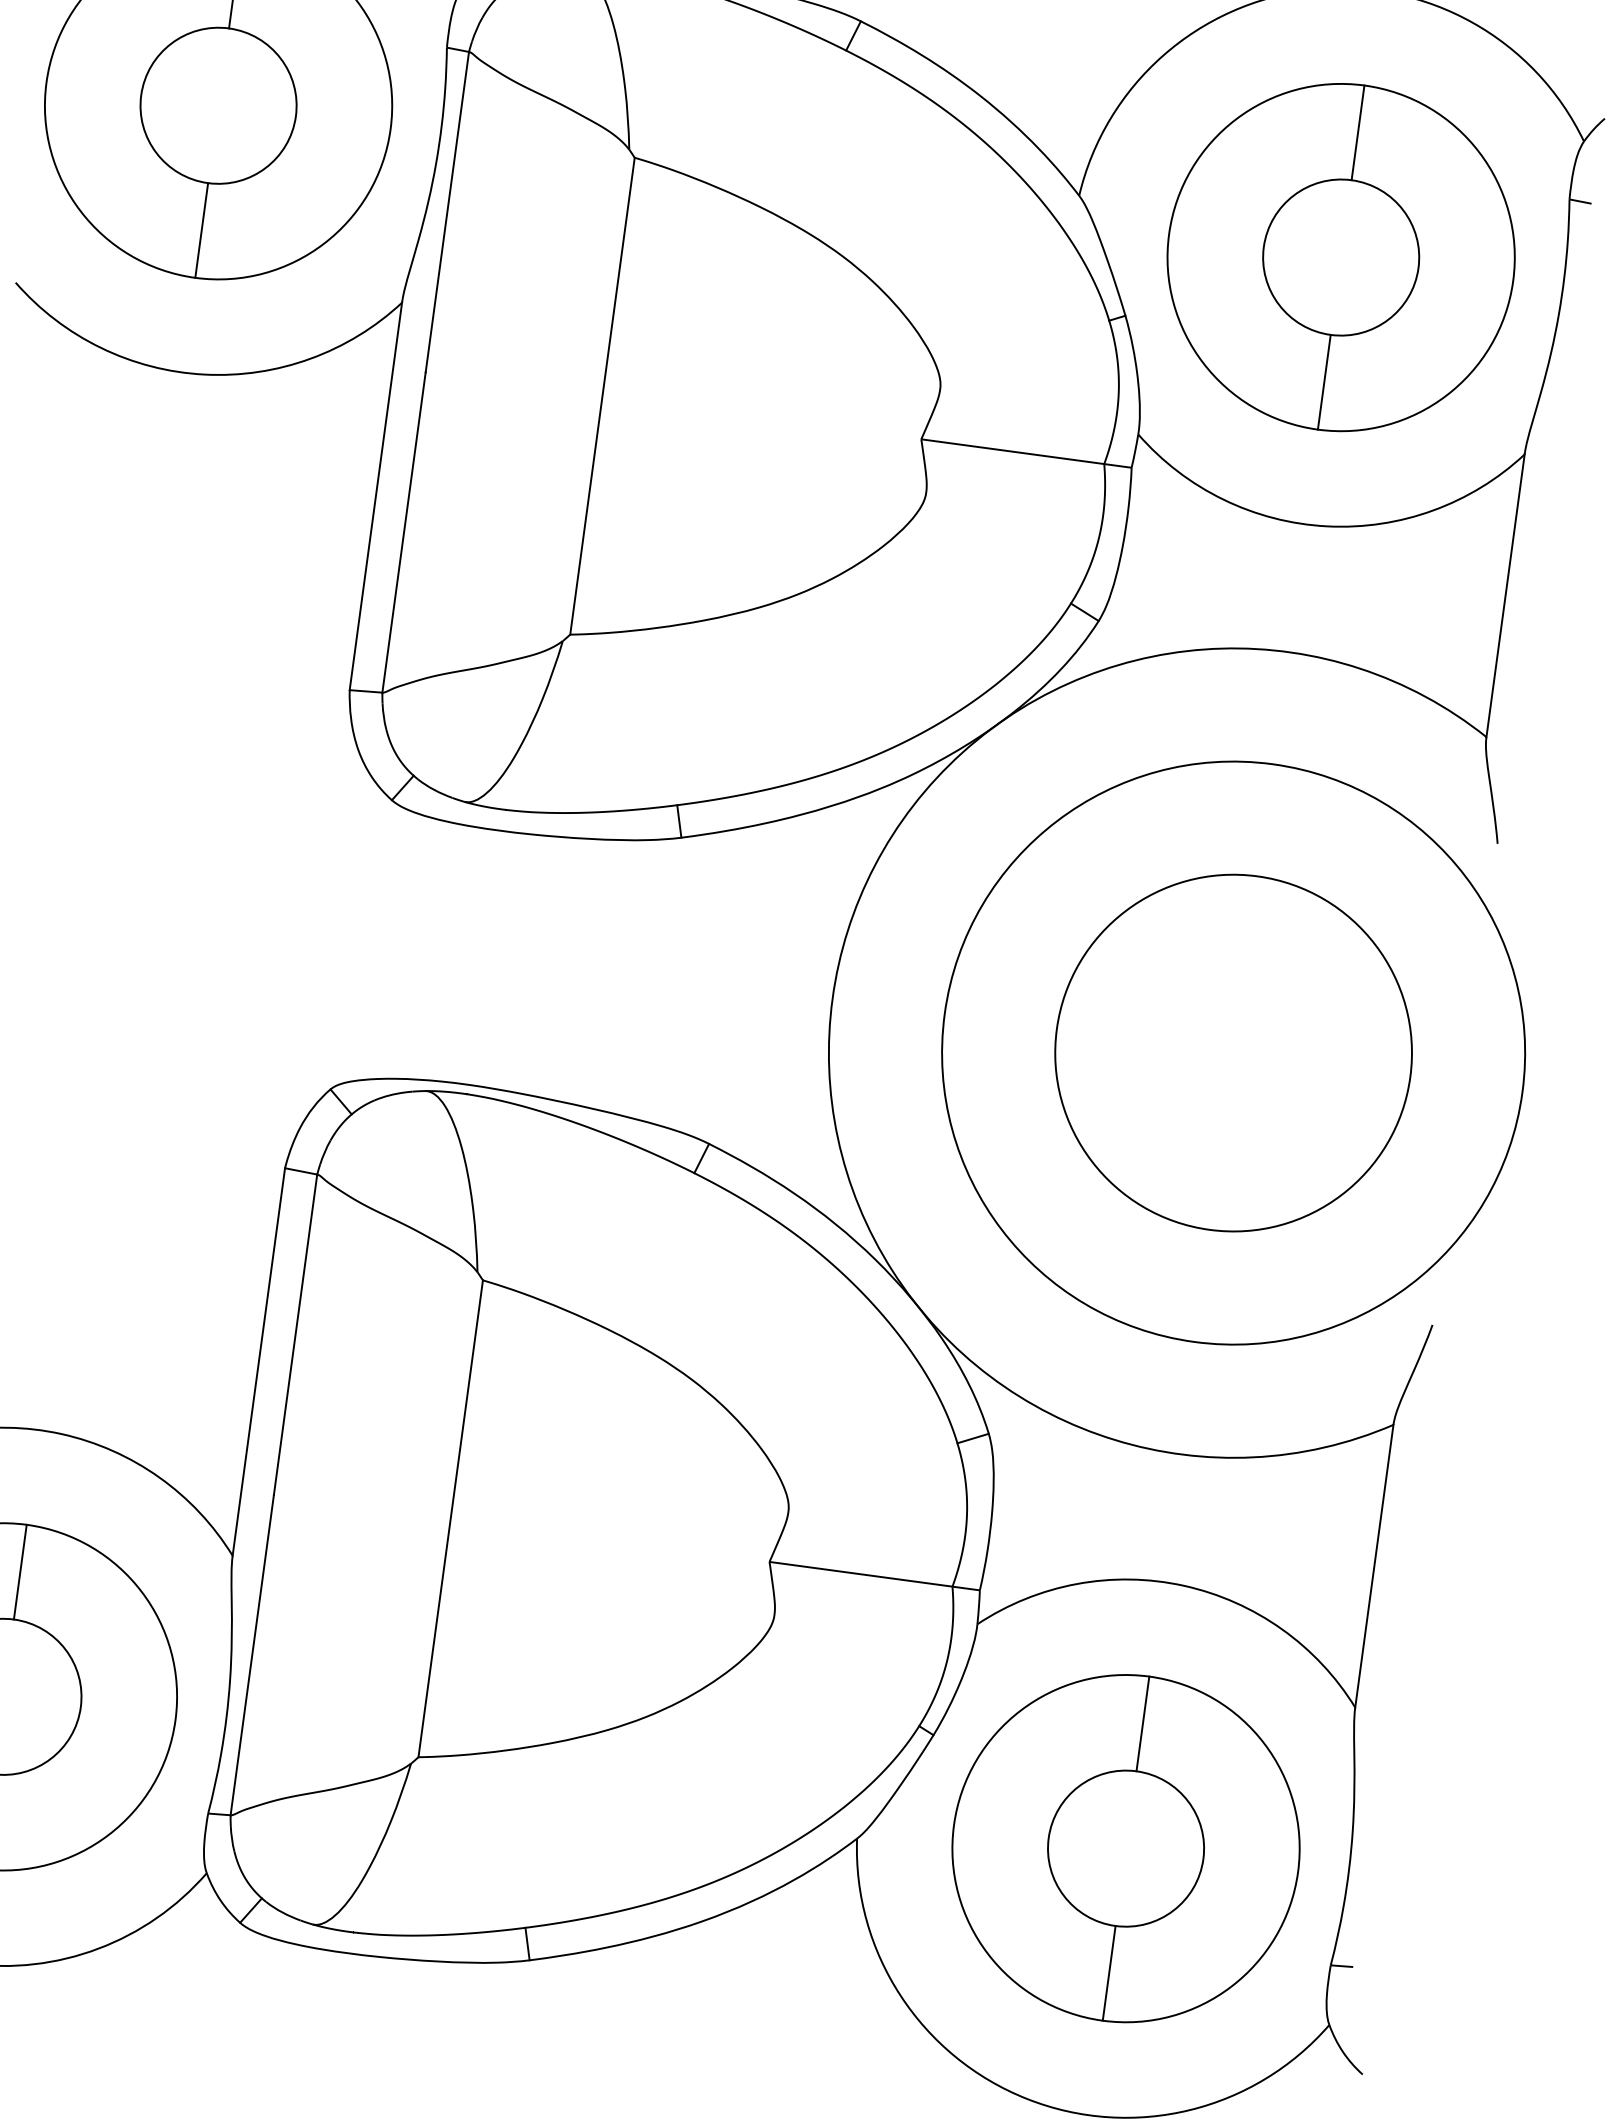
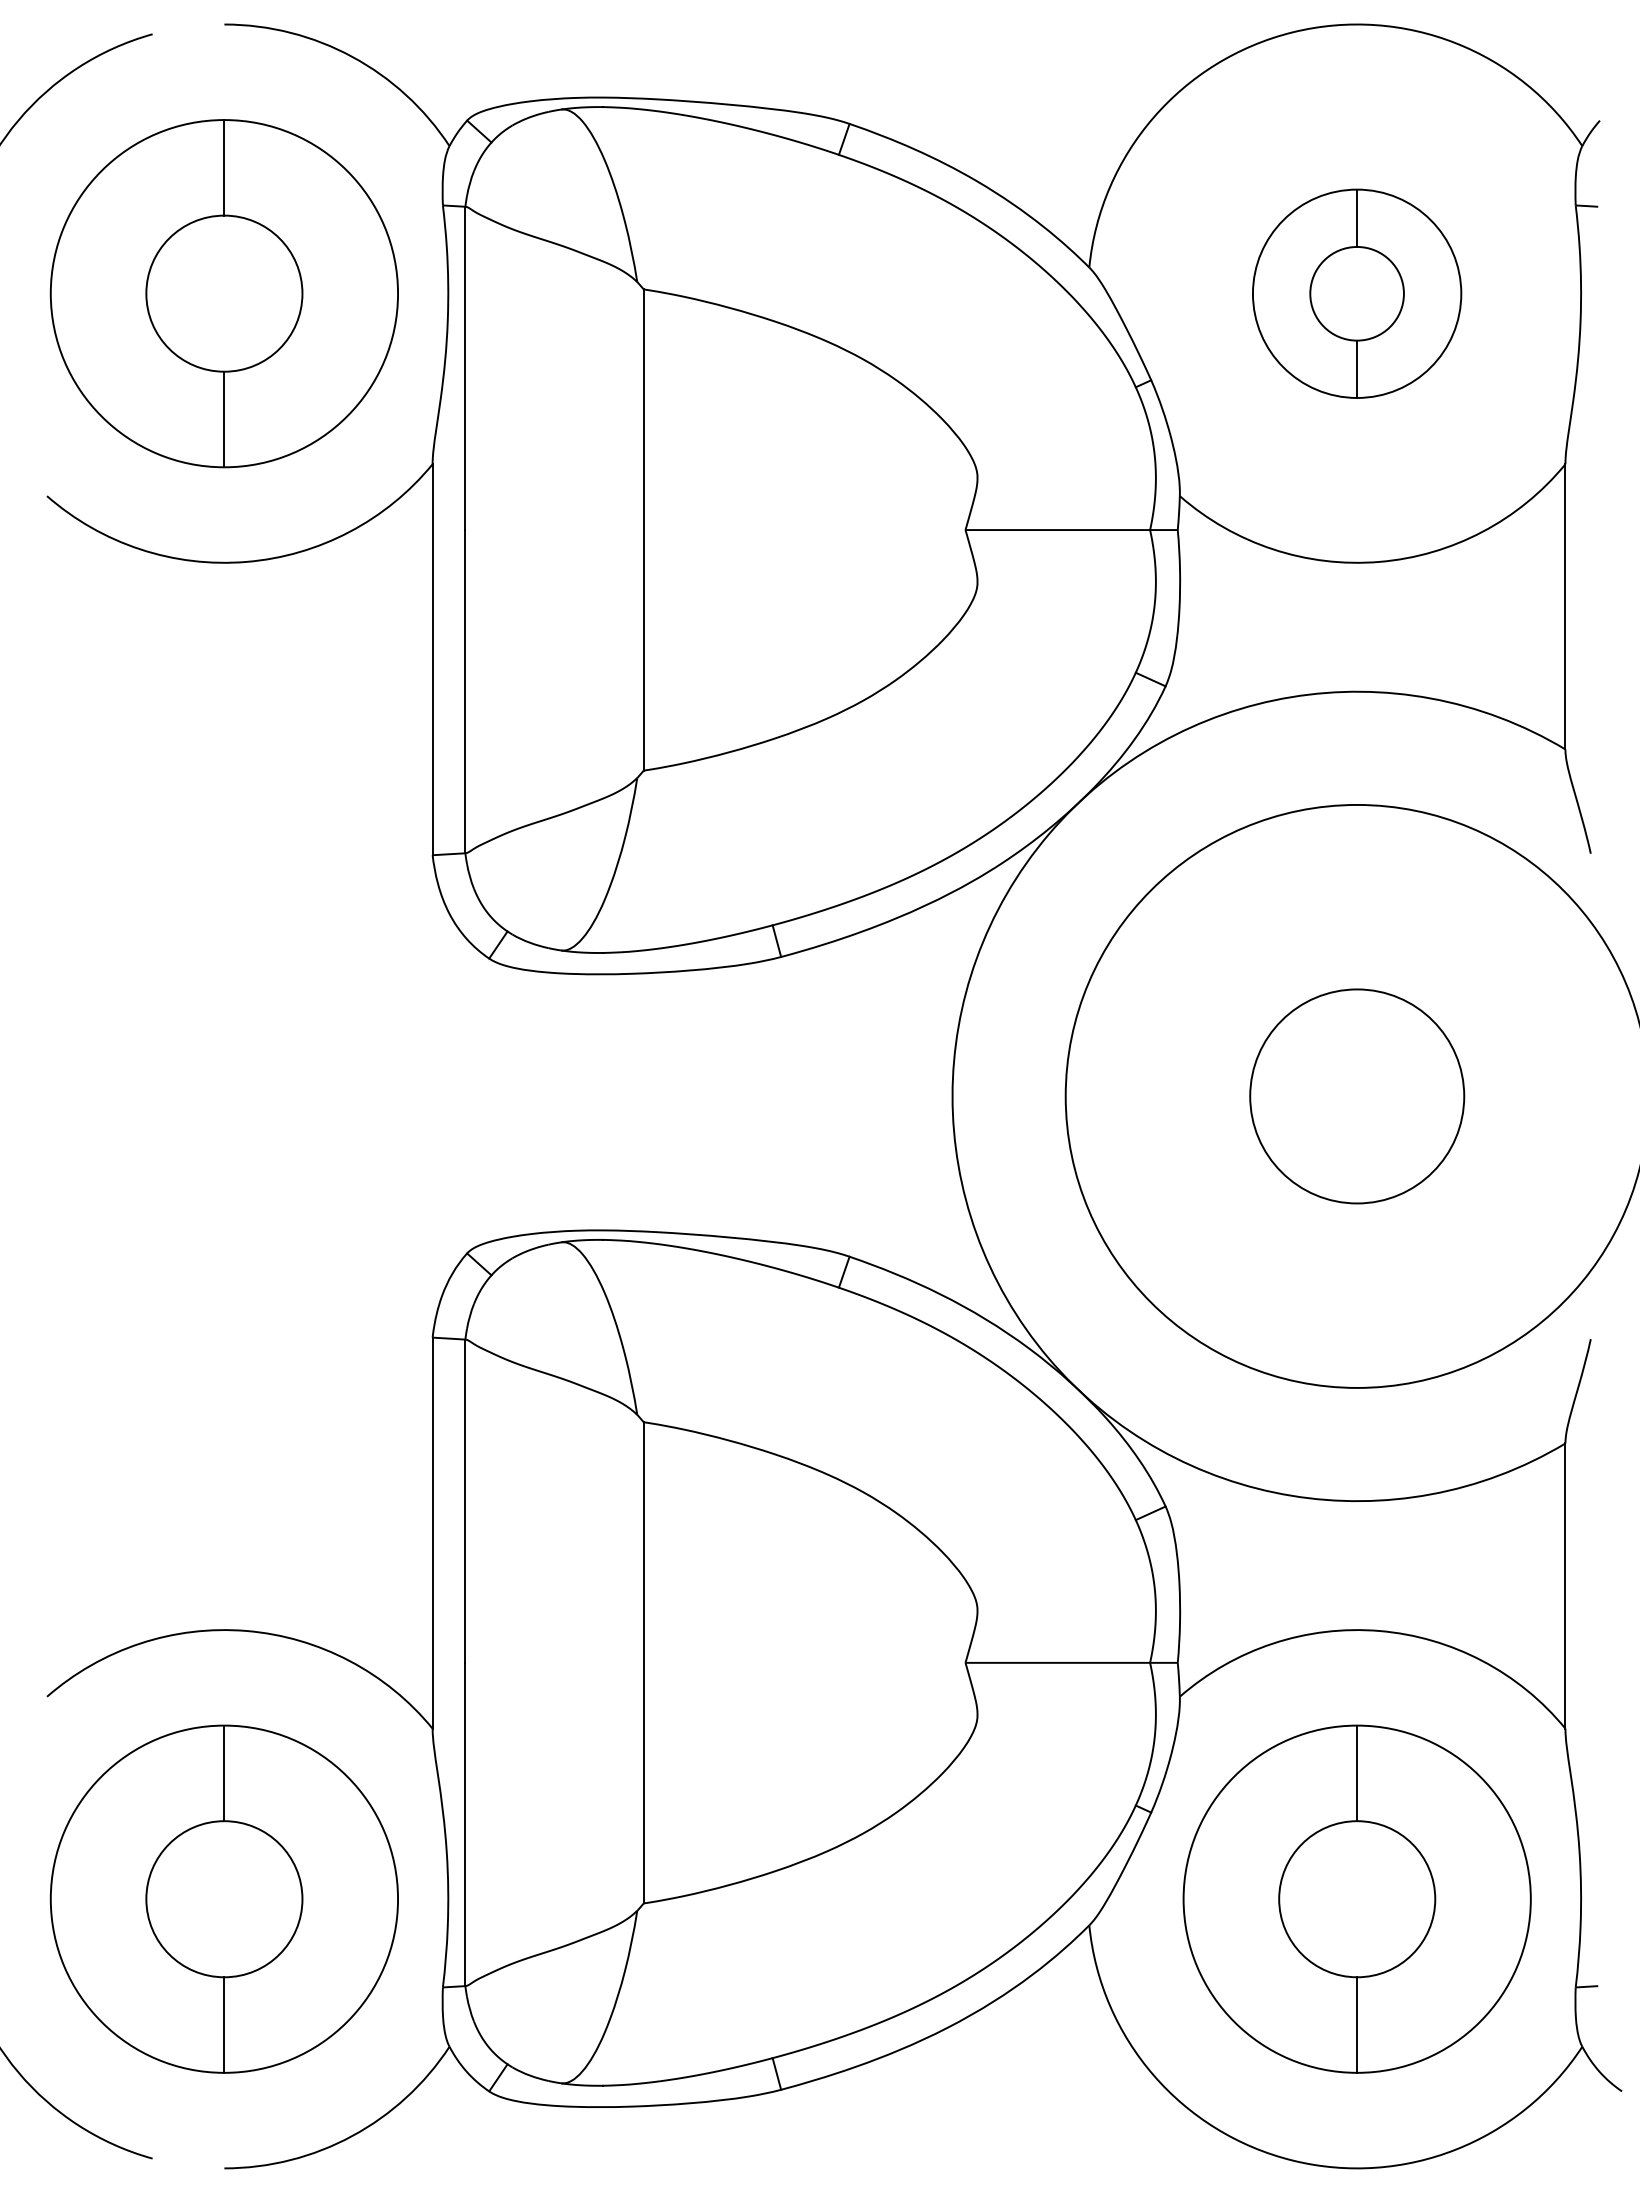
part: (1340, 257) -> (1356, 293), size x0.6
circle: (1232, 1053) -> (1356, 1096), size x0.6

